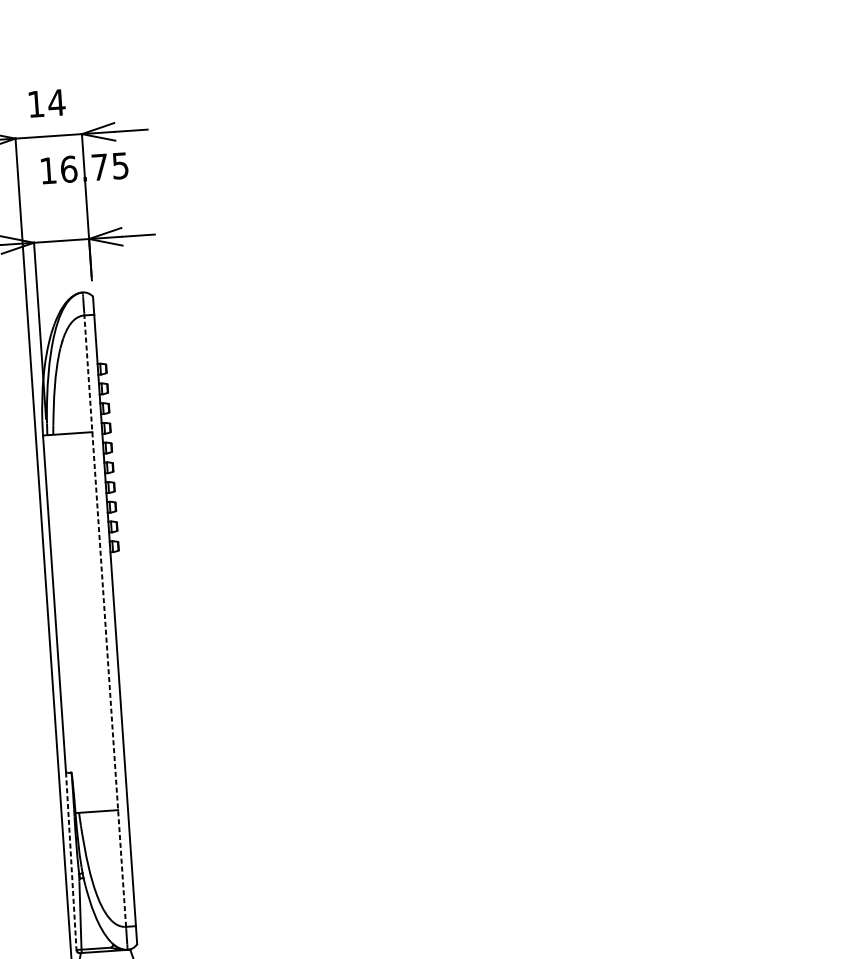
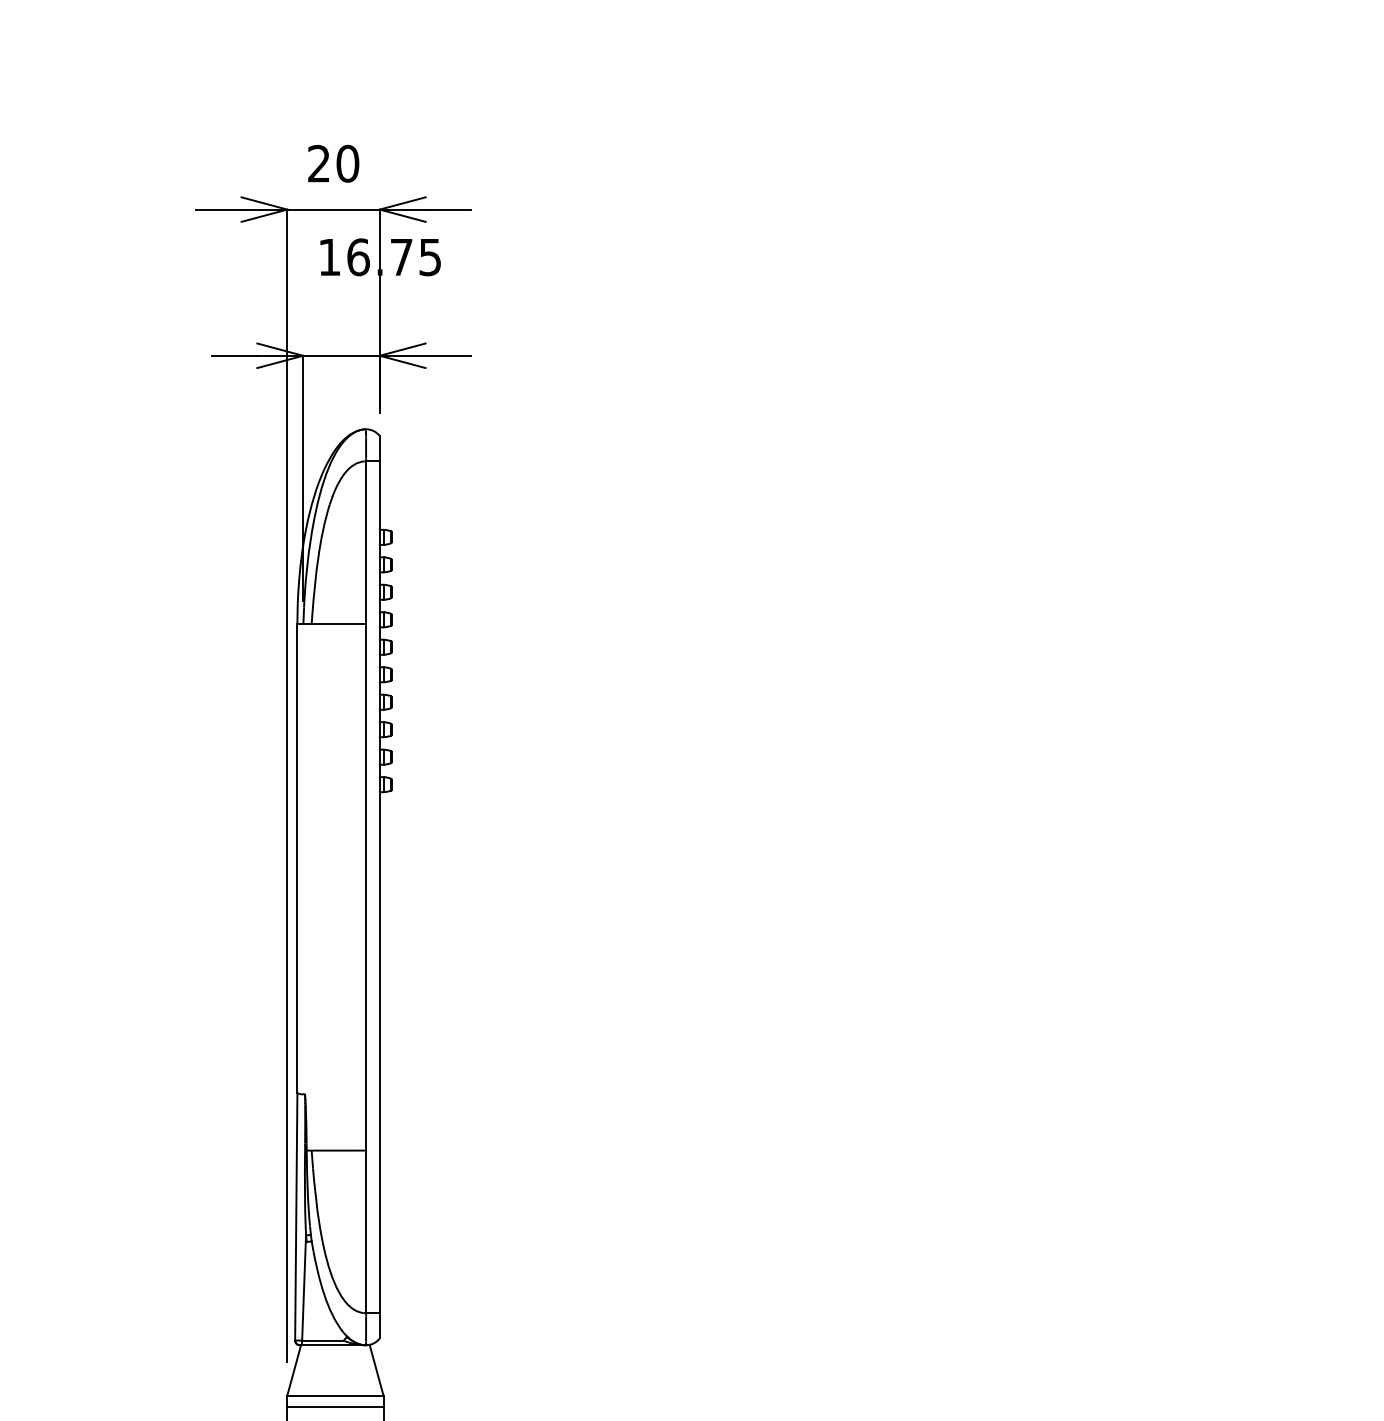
text: (46, 103) -> (333, 163), 14 -> 20
line: (105, 621) -> (366, 887), dashed -> solid
line: (71, 860) -> (296, 1216), dashed -> solid

